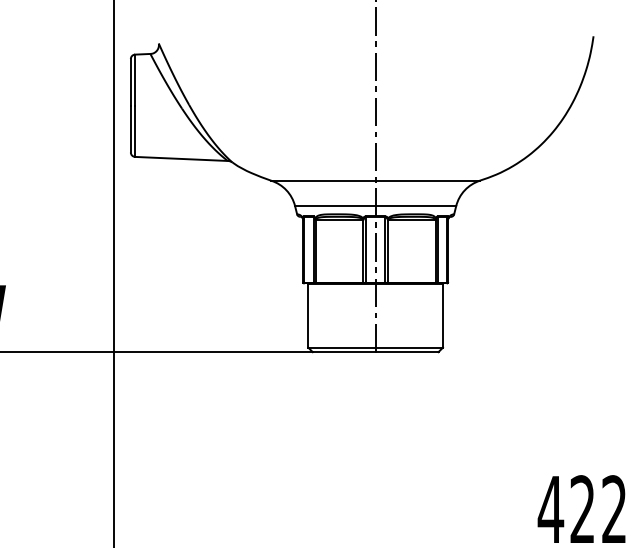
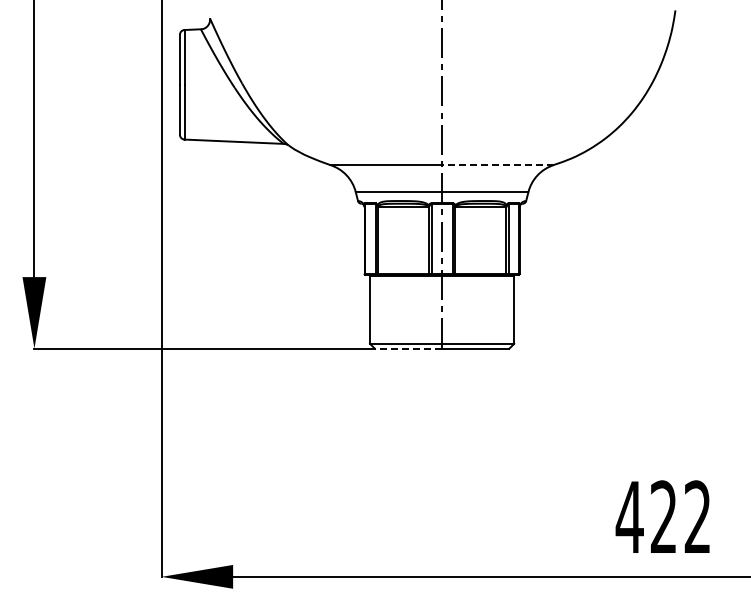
line: (428, 181) -> (498, 165), solid -> dashed
line: (344, 352) -> (408, 348), solid -> dashed

